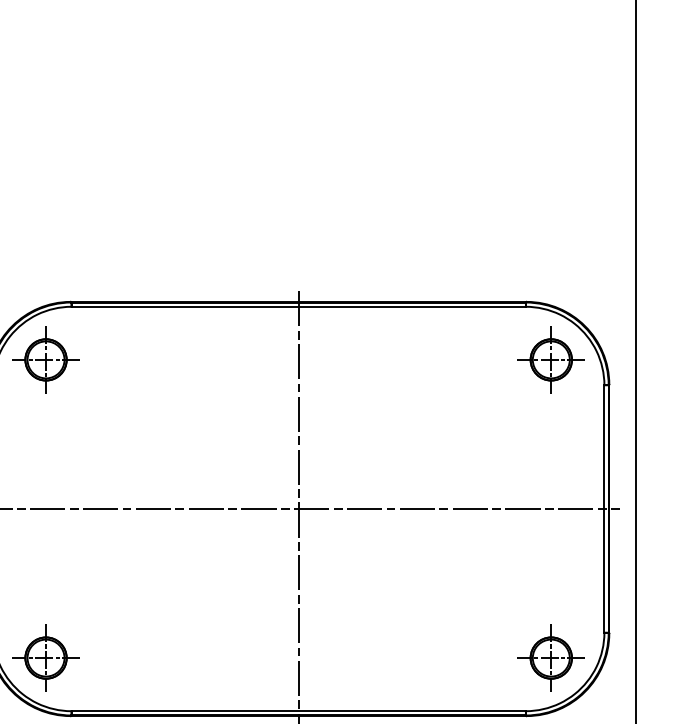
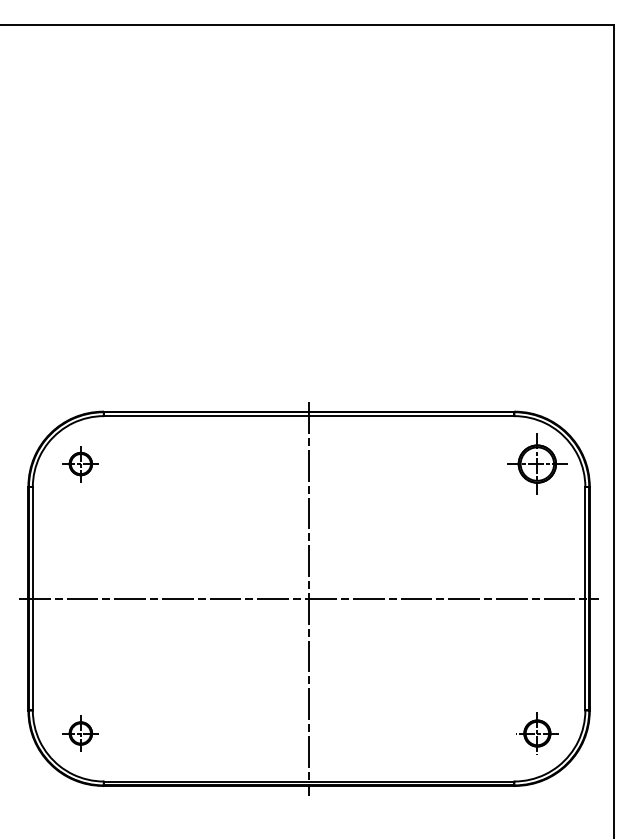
part: (45, 359) -> (80, 463), size x0.6
part: (45, 658) -> (80, 733), size x0.6
part: (551, 658) -> (537, 733), size x0.7

